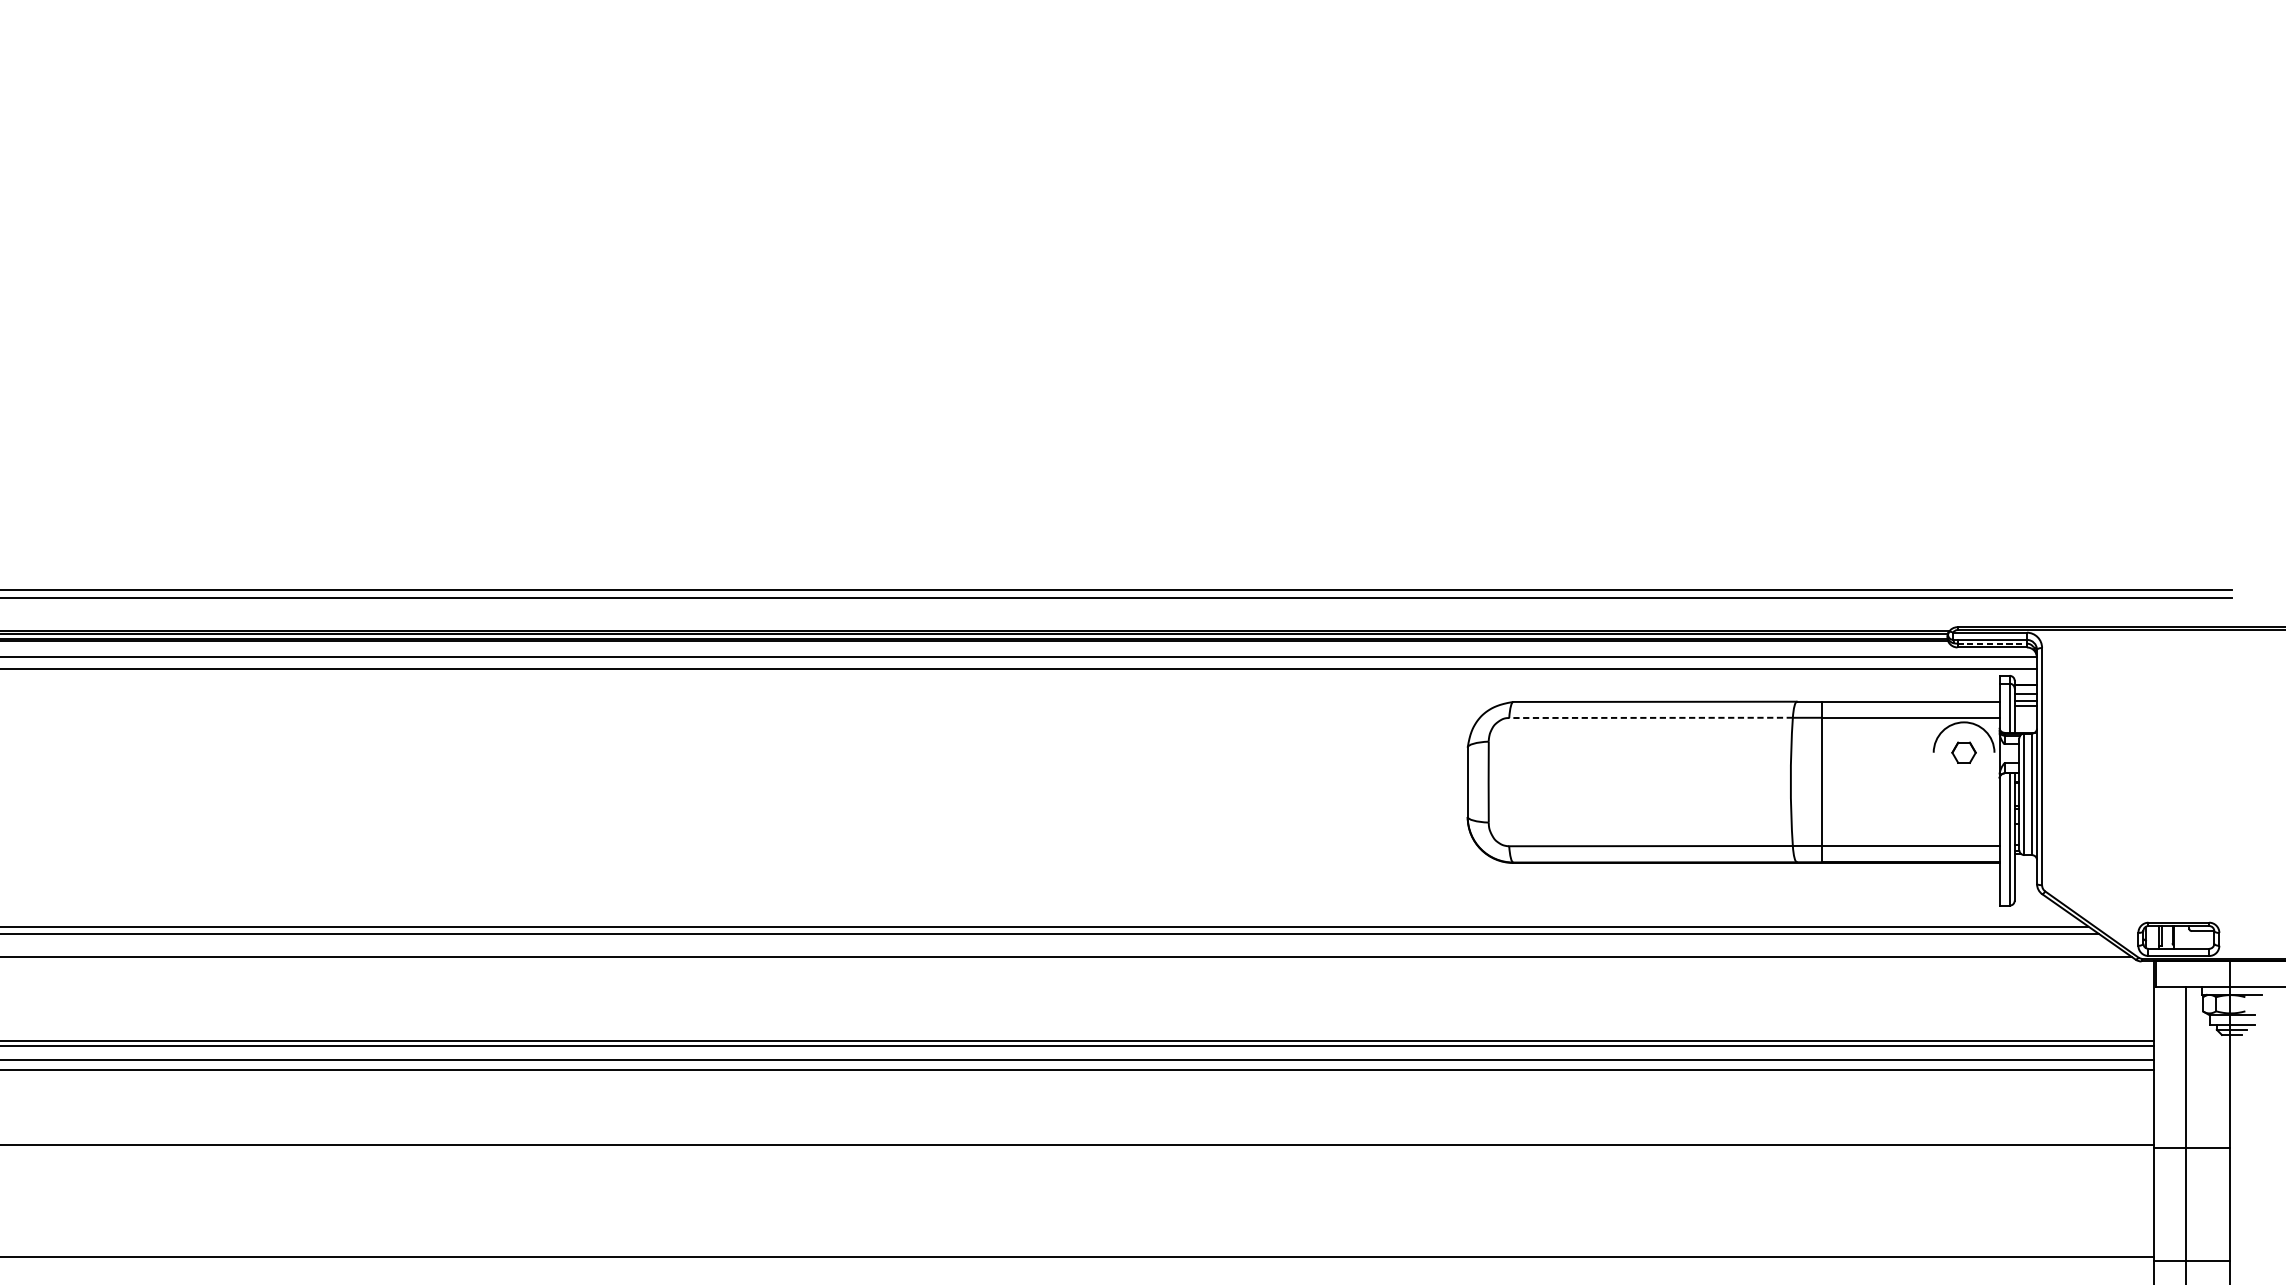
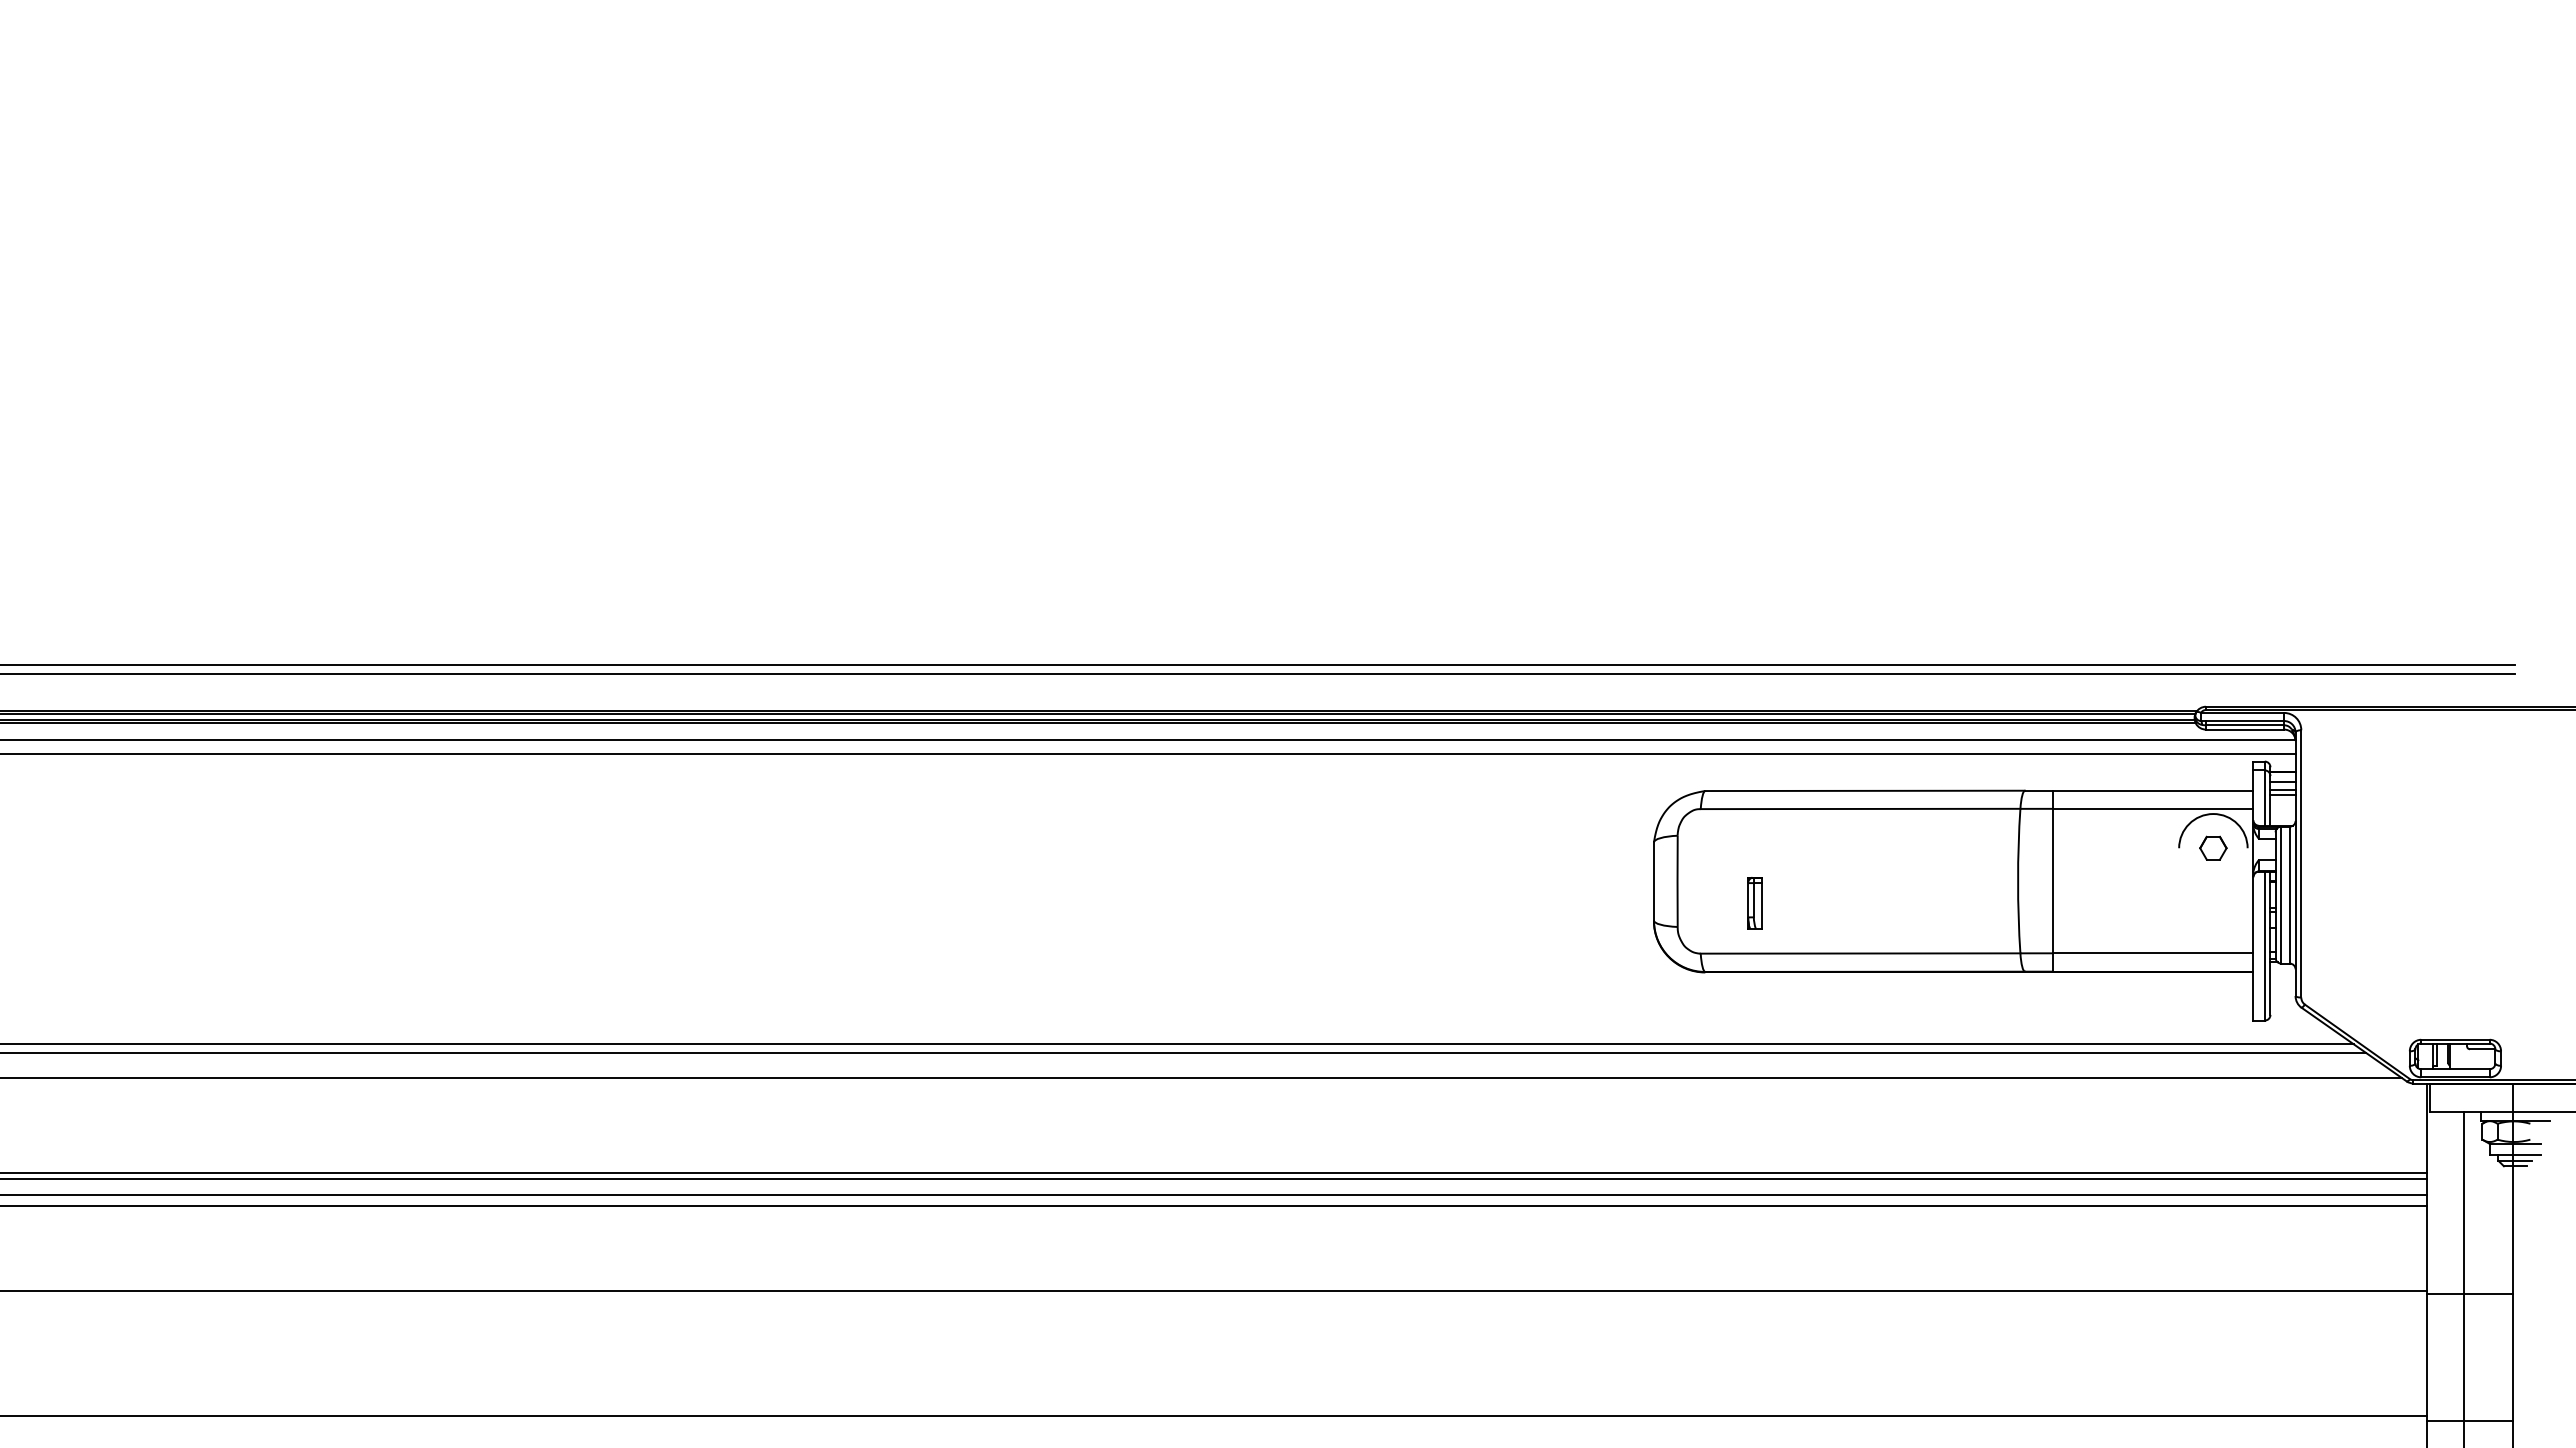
line: (1992, 643) -> (2245, 725), dashed -> solid
line: (1650, 717) -> (1860, 808), dashed -> solid
part: (1556, 801) -> (1754, 903), added

